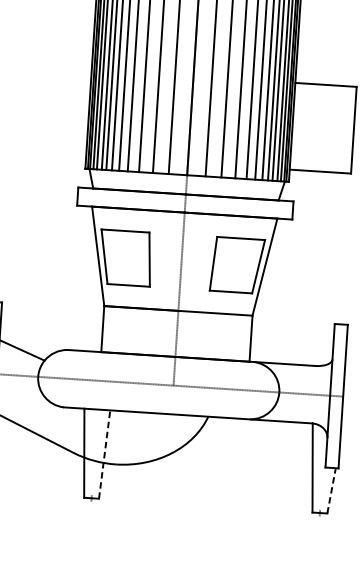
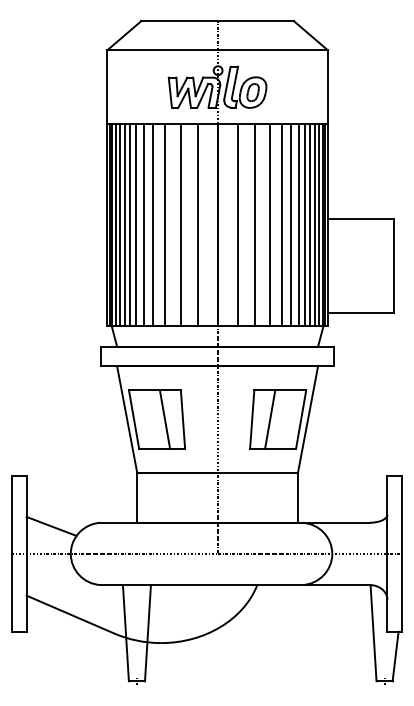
line: (132, 258) -> (164, 419), added
line: (230, 264) -> (270, 419), added
line: (105, 453) -> (148, 632), dashed -> solid
line: (331, 490) -> (395, 656), dashed -> solid

